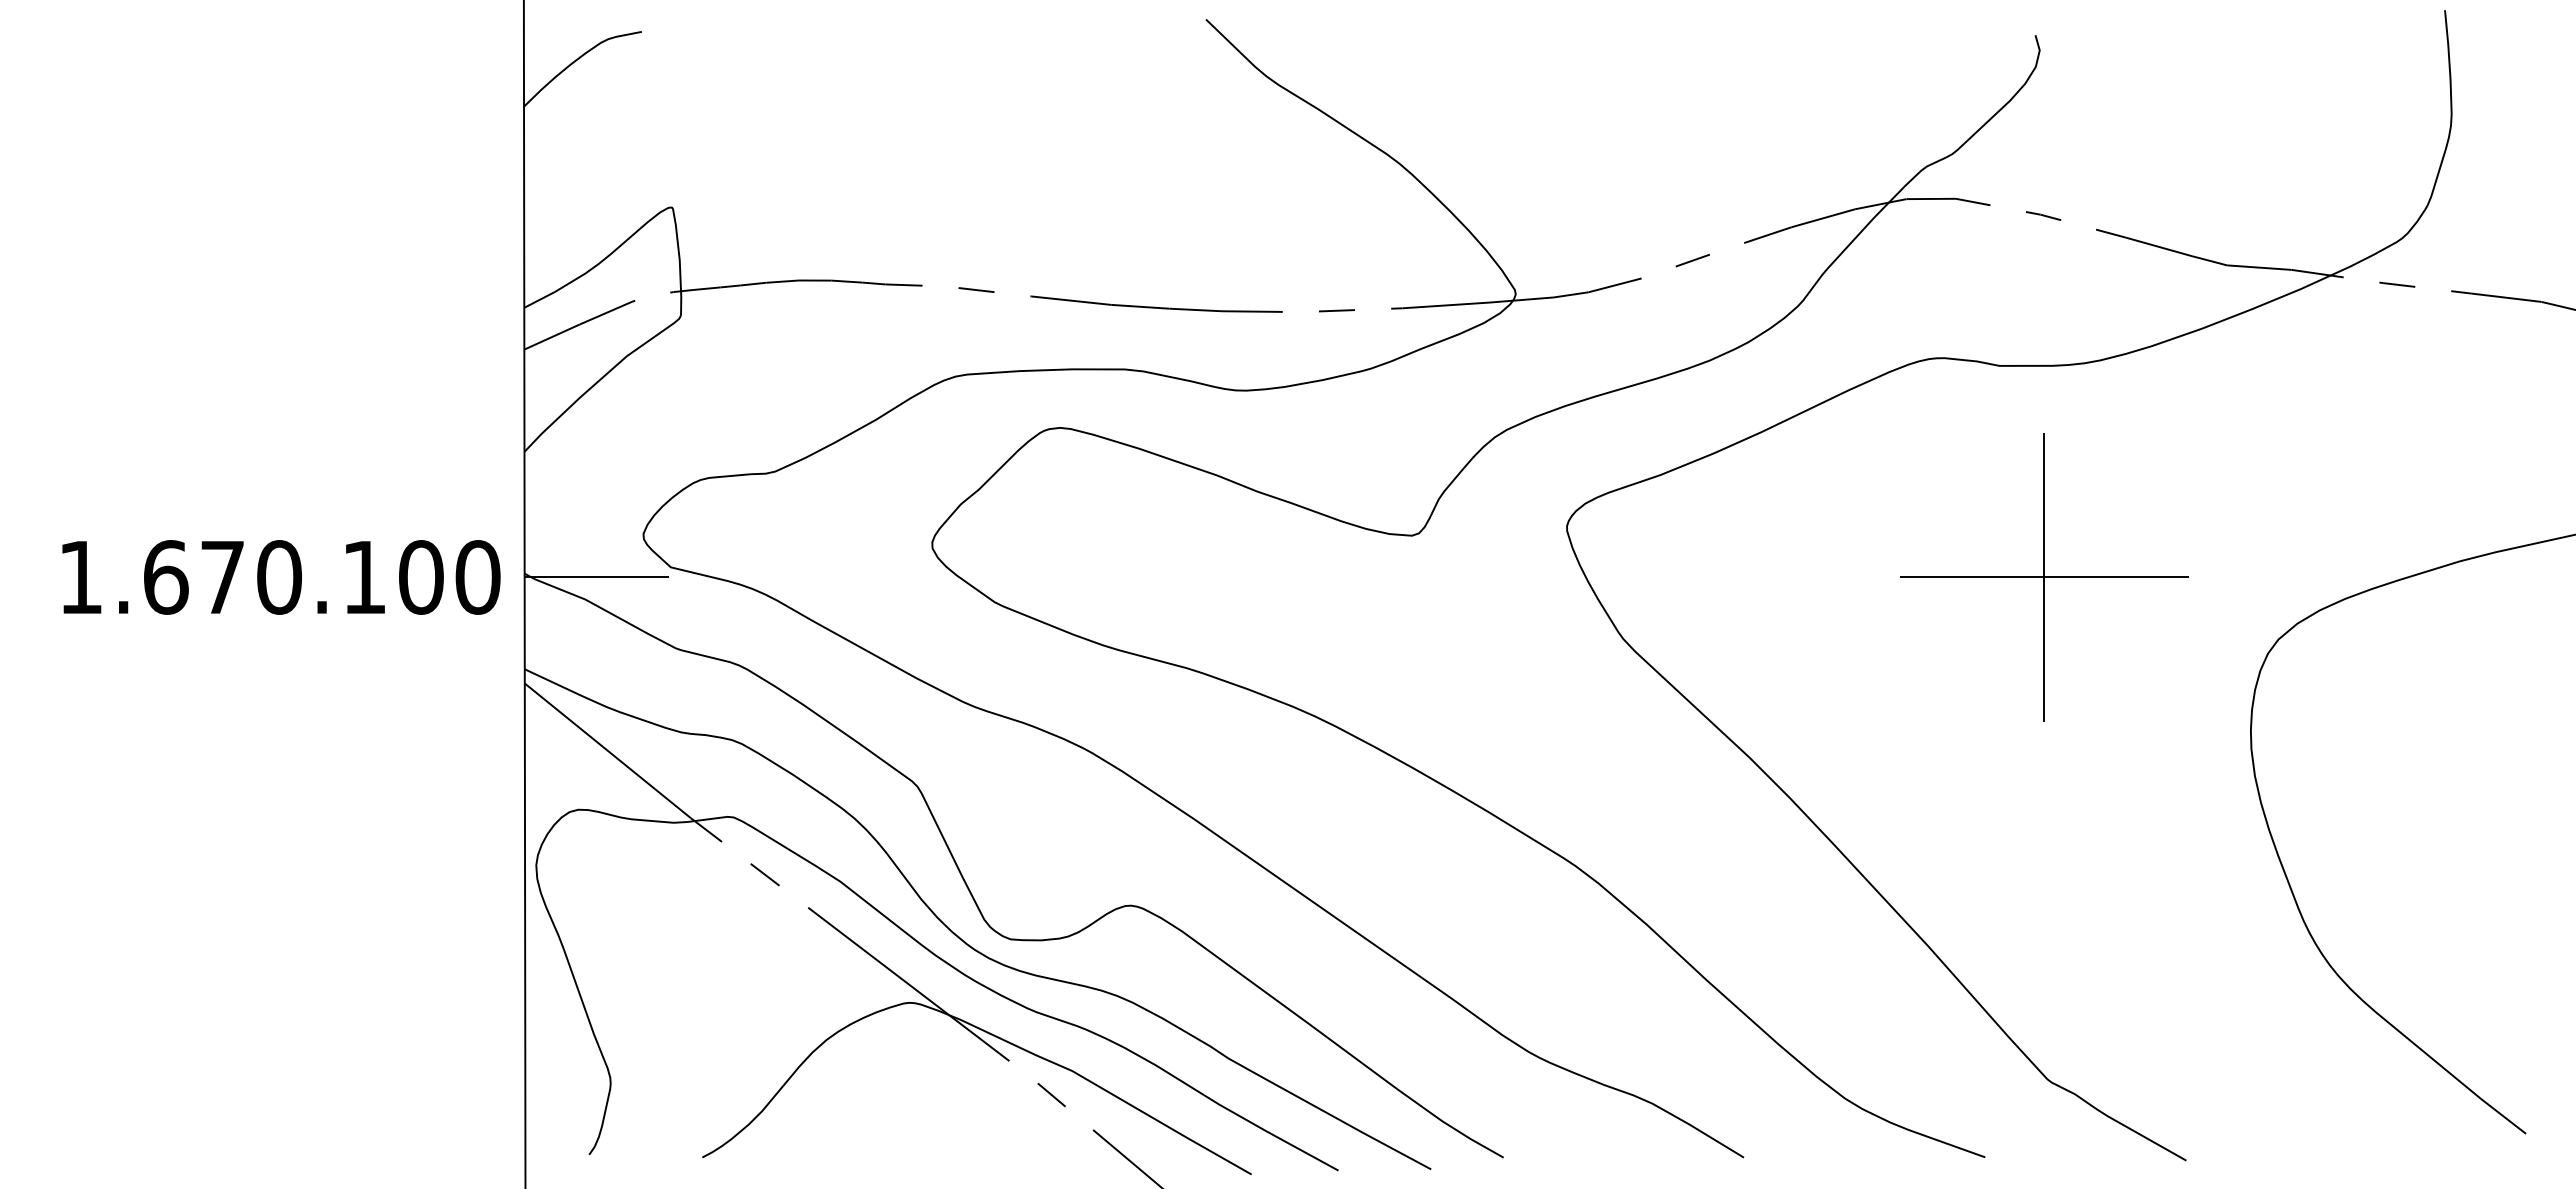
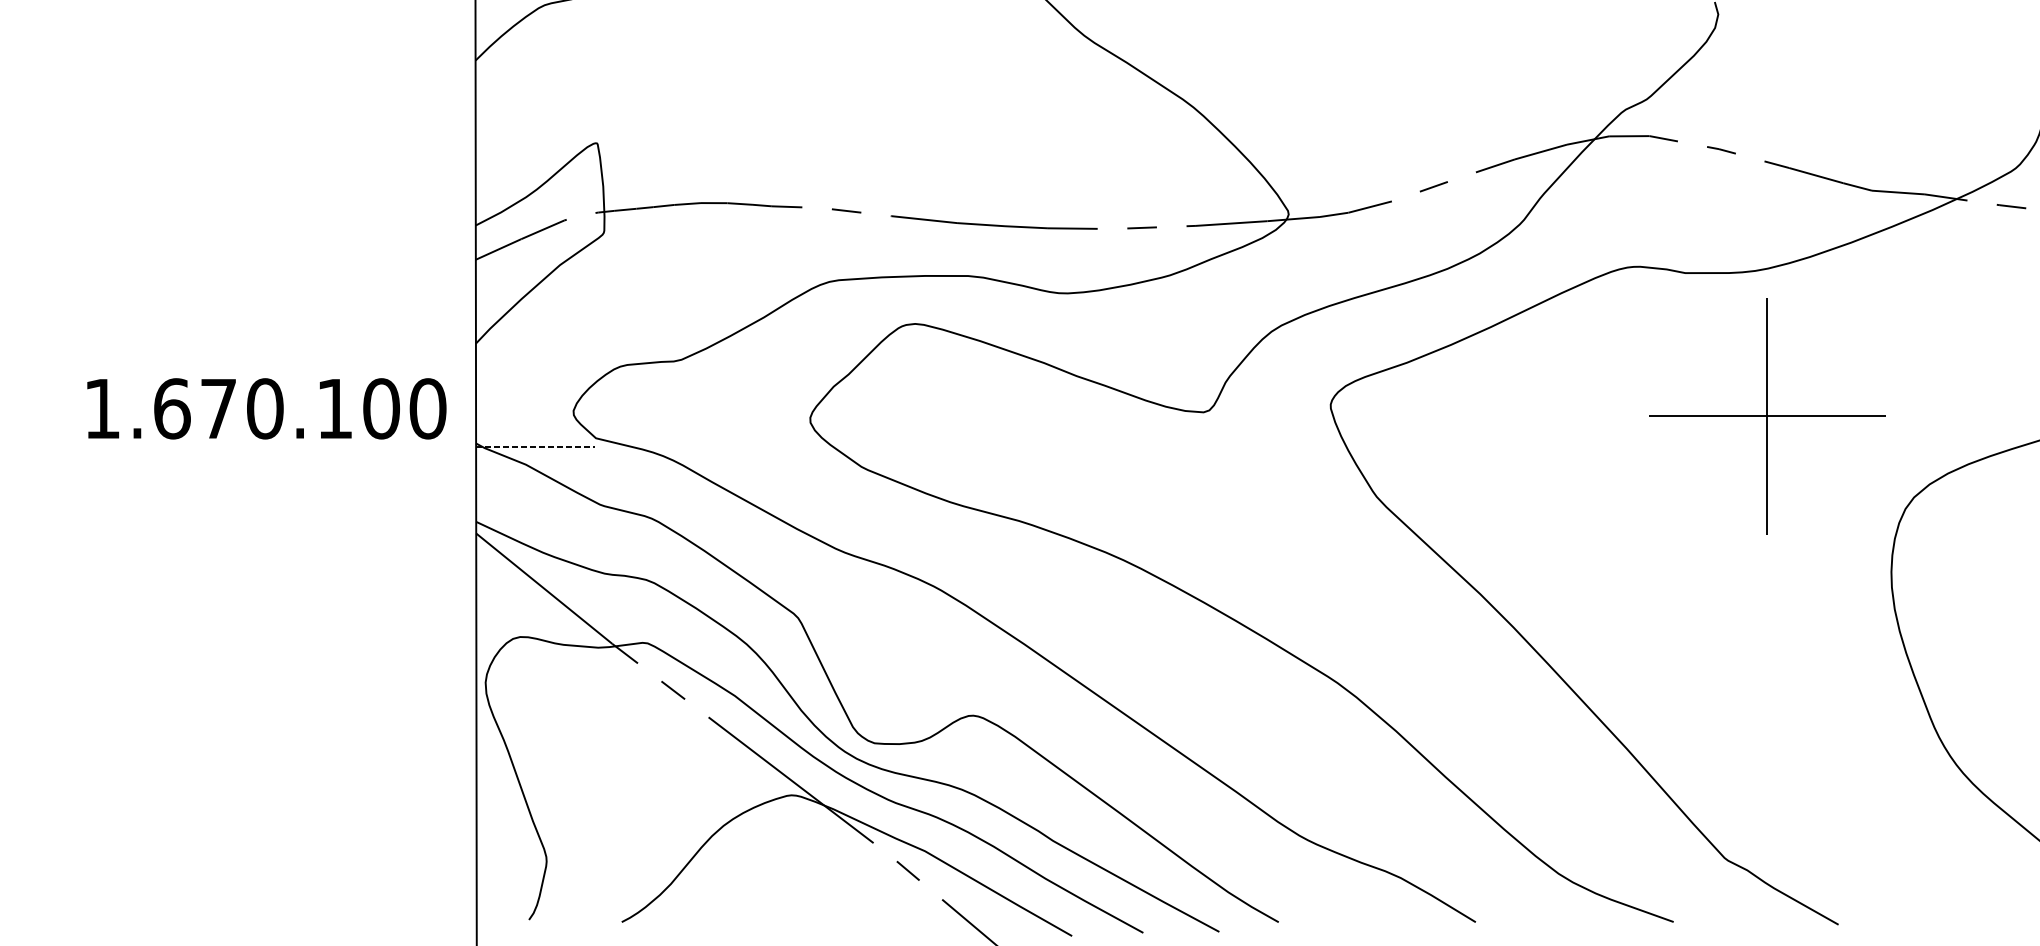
text: (281, 577) -> (266, 408), moved
line: (597, 577) -> (535, 446), solid -> dashed
part: (2044, 577) -> (1767, 416), moved

